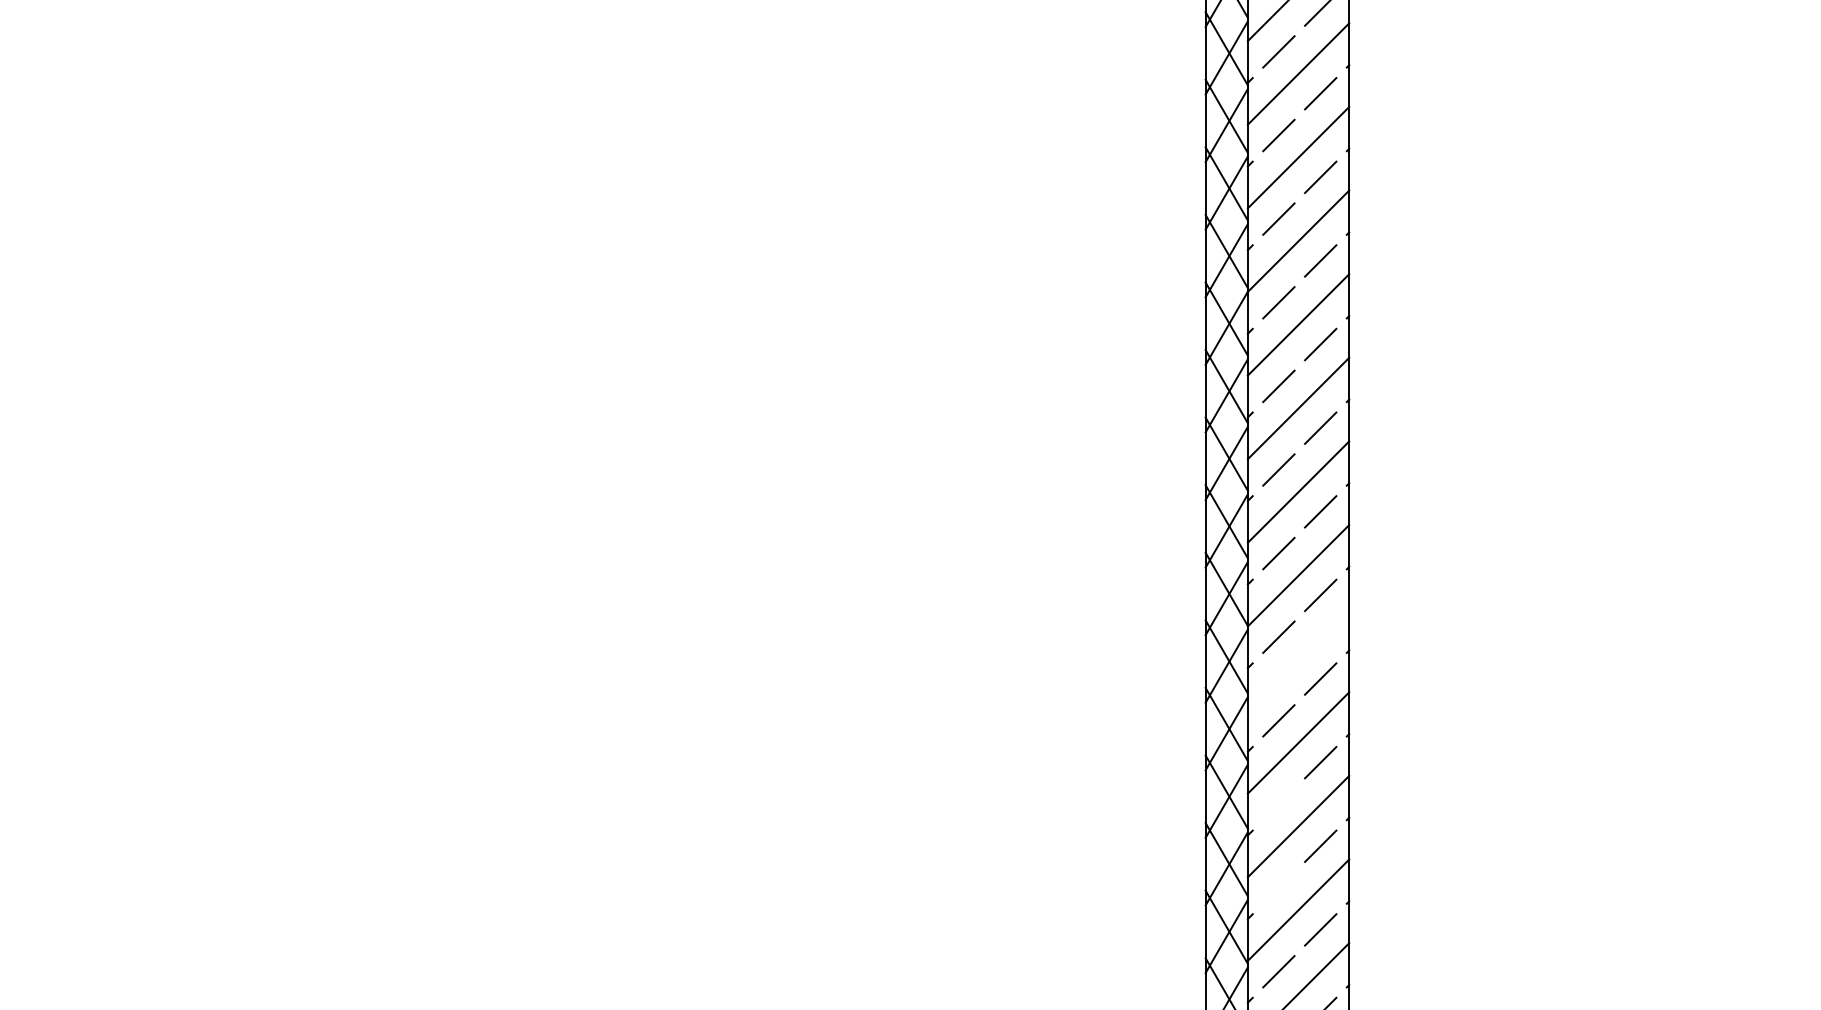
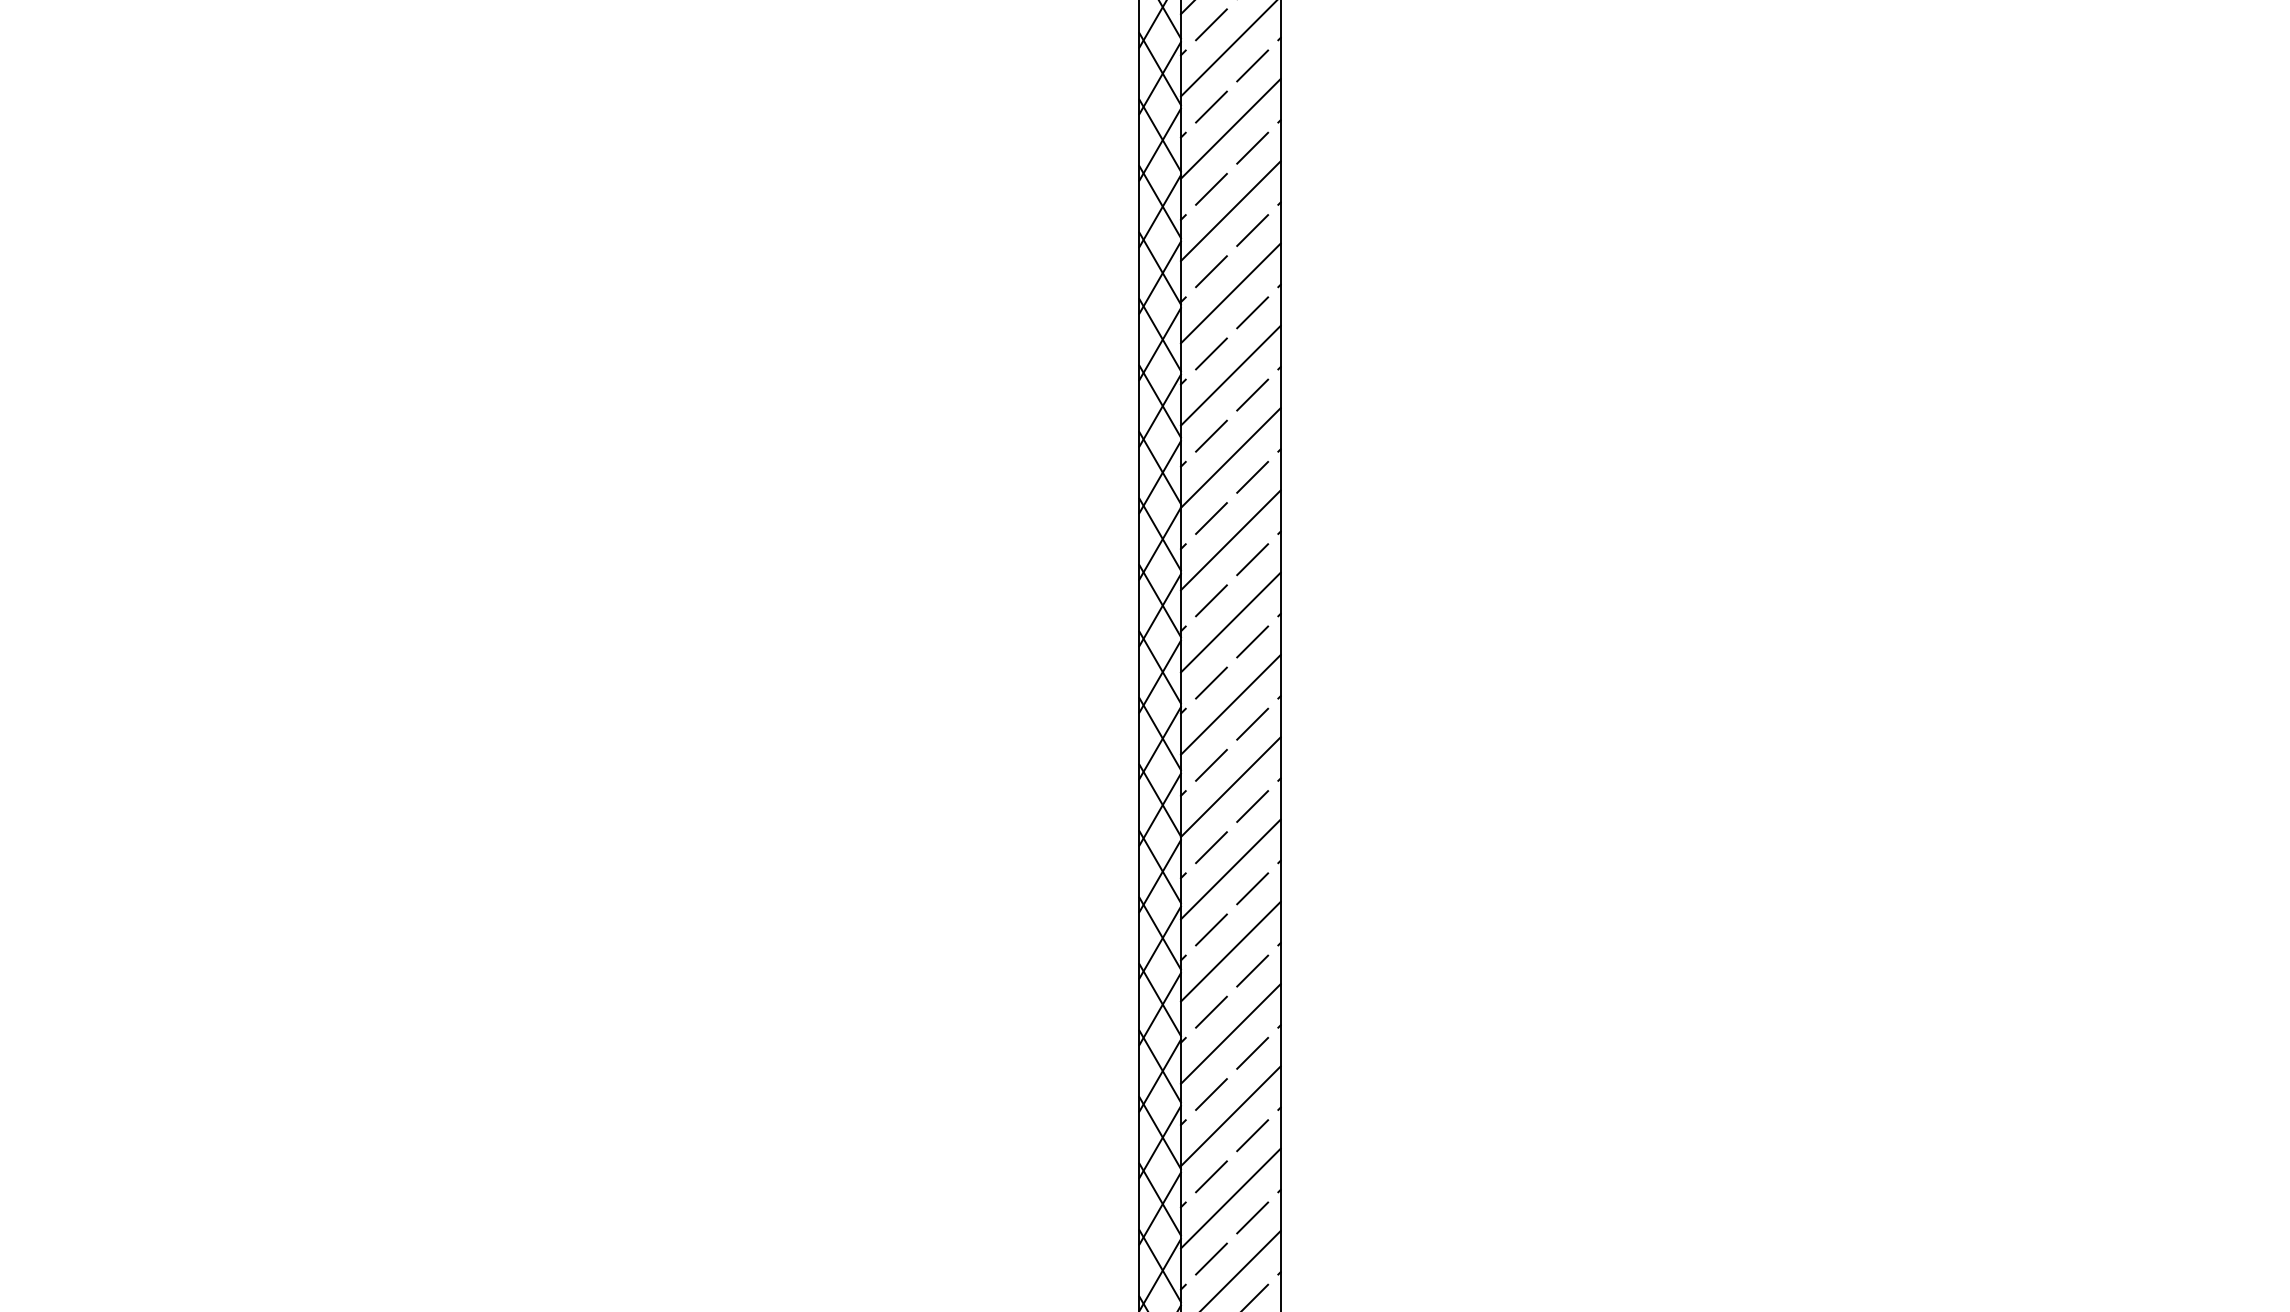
line: (1298, 659) -> (1230, 869), added
line: (1278, 803) -> (1211, 1011), added
line: (1278, 888) -> (1211, 1094), added

